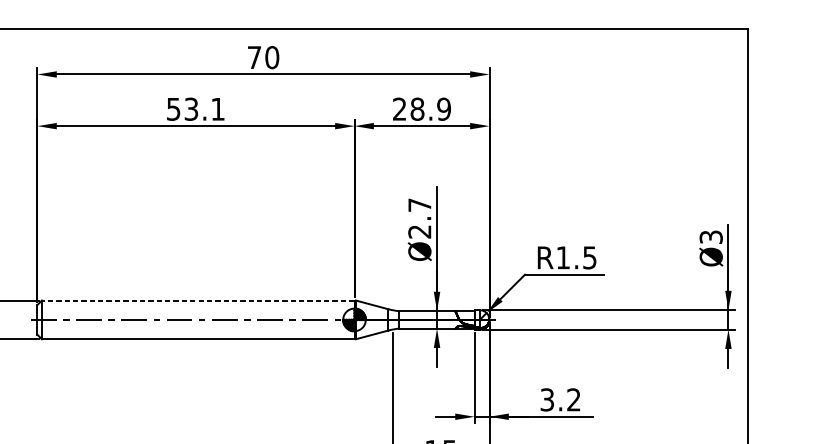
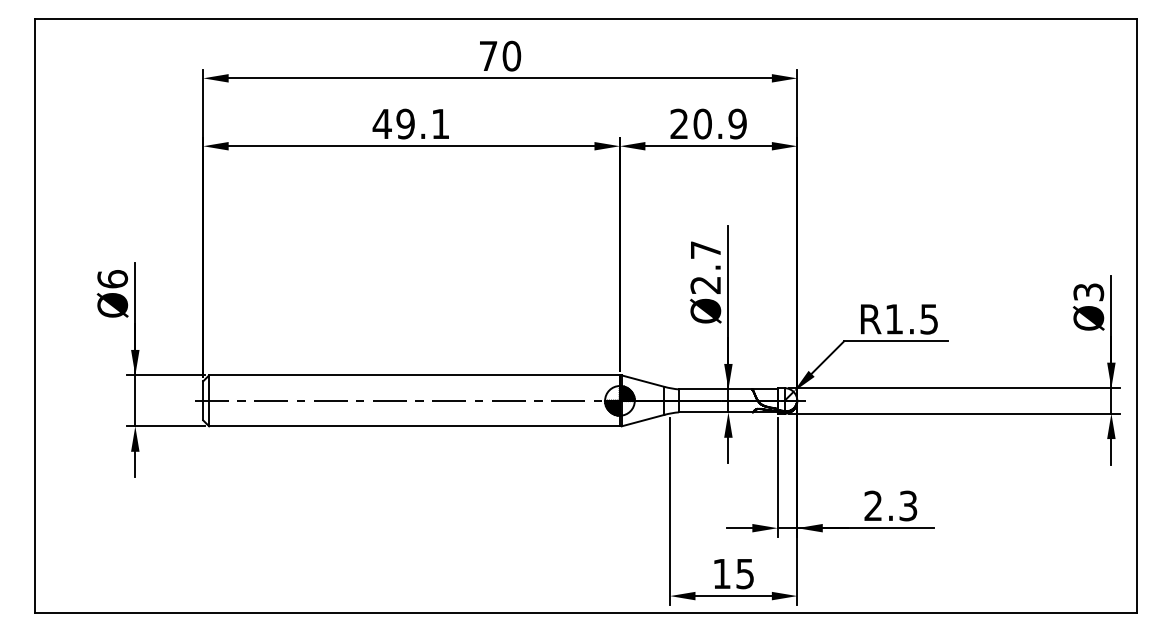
text: (182, 108) -> (393, 123), 53.1 -> 49.1
text: (417, 109) -> (702, 124), 28.9 -> 20.9
line: (198, 300) -> (414, 375), dashed -> solid
text: (560, 399) -> (890, 505), 3.2 -> 2.3

